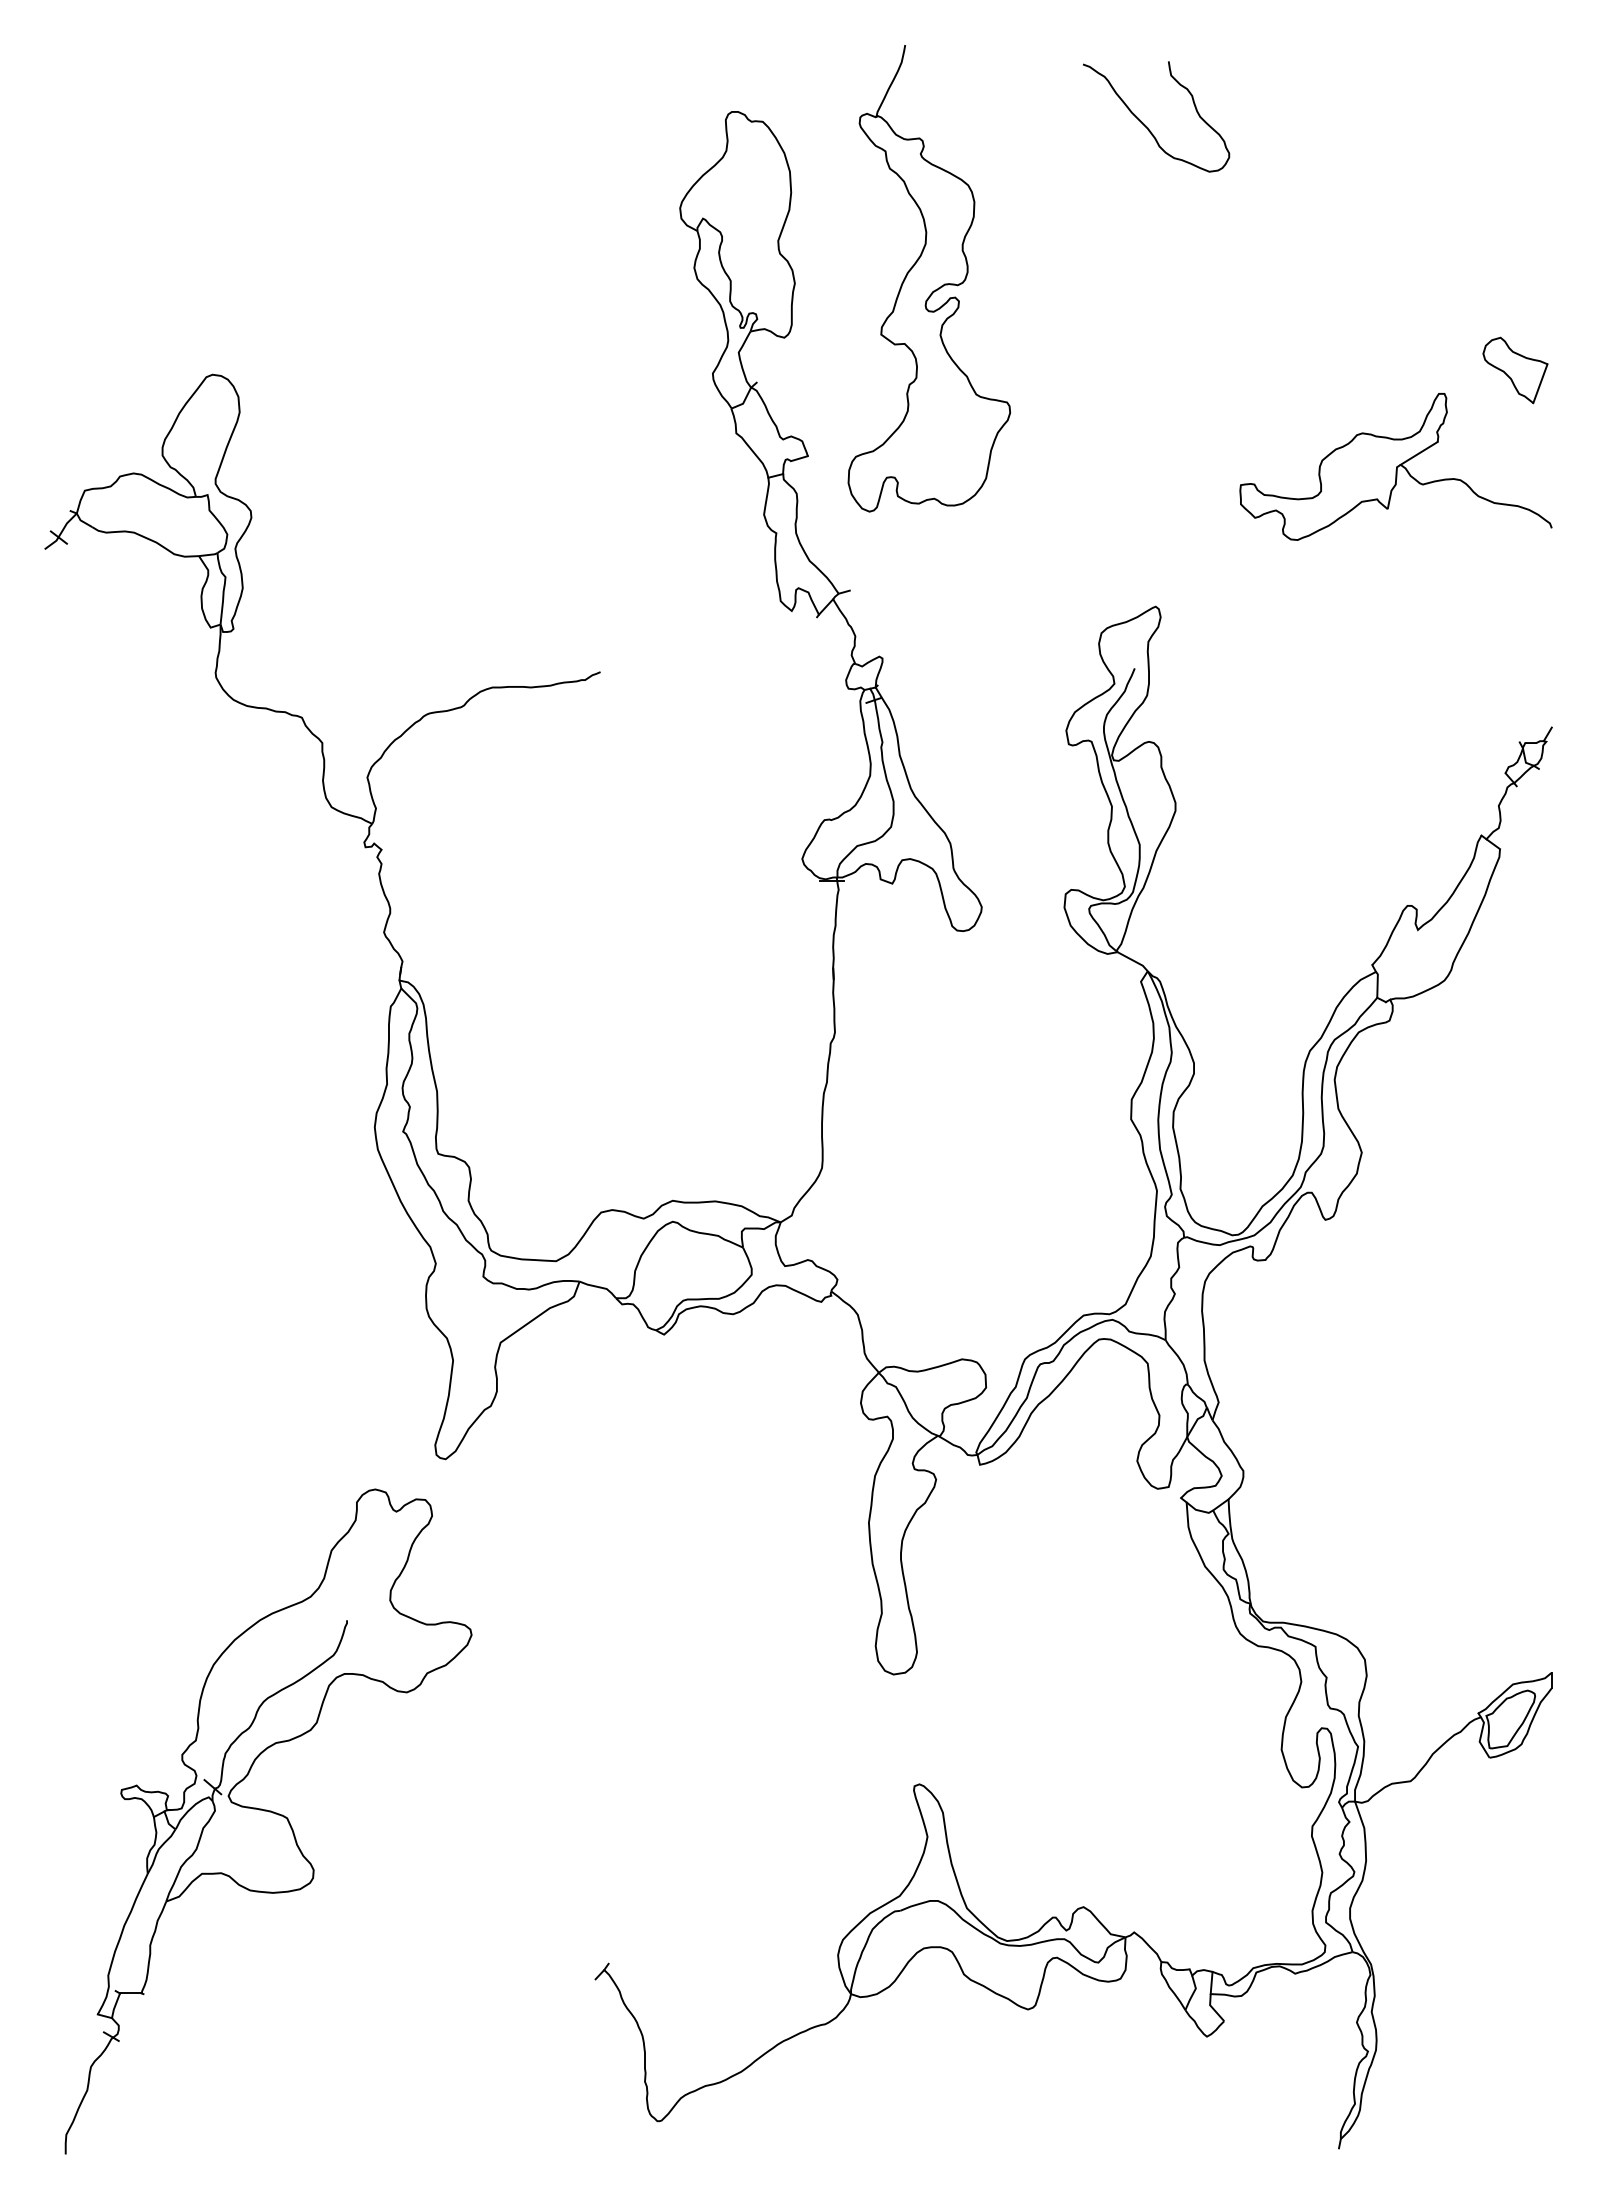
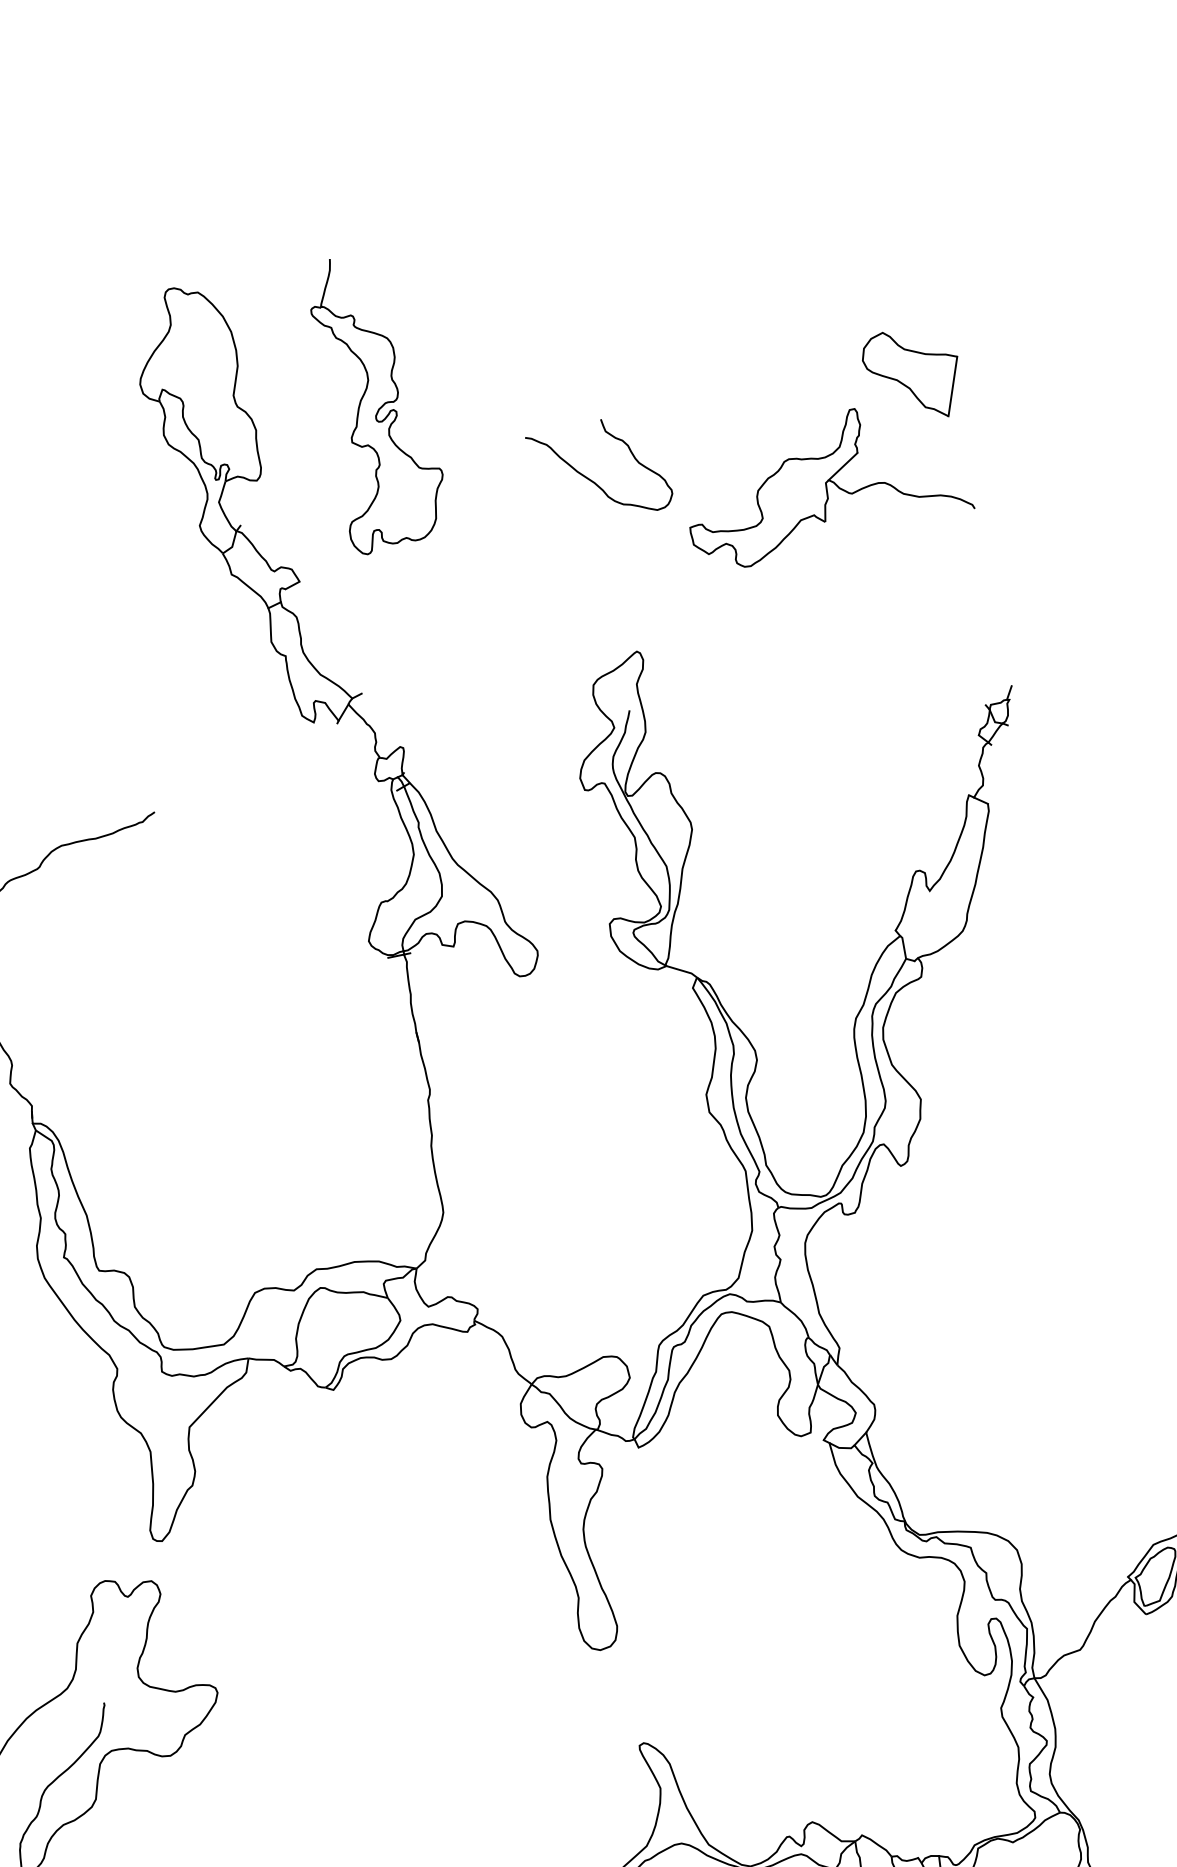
curve: (1146, 125) -> (592, 480), moved
part: (929, 278) -> (375, 401), size x0.7
part: (1515, 370) -> (913, 375), size x1.6

